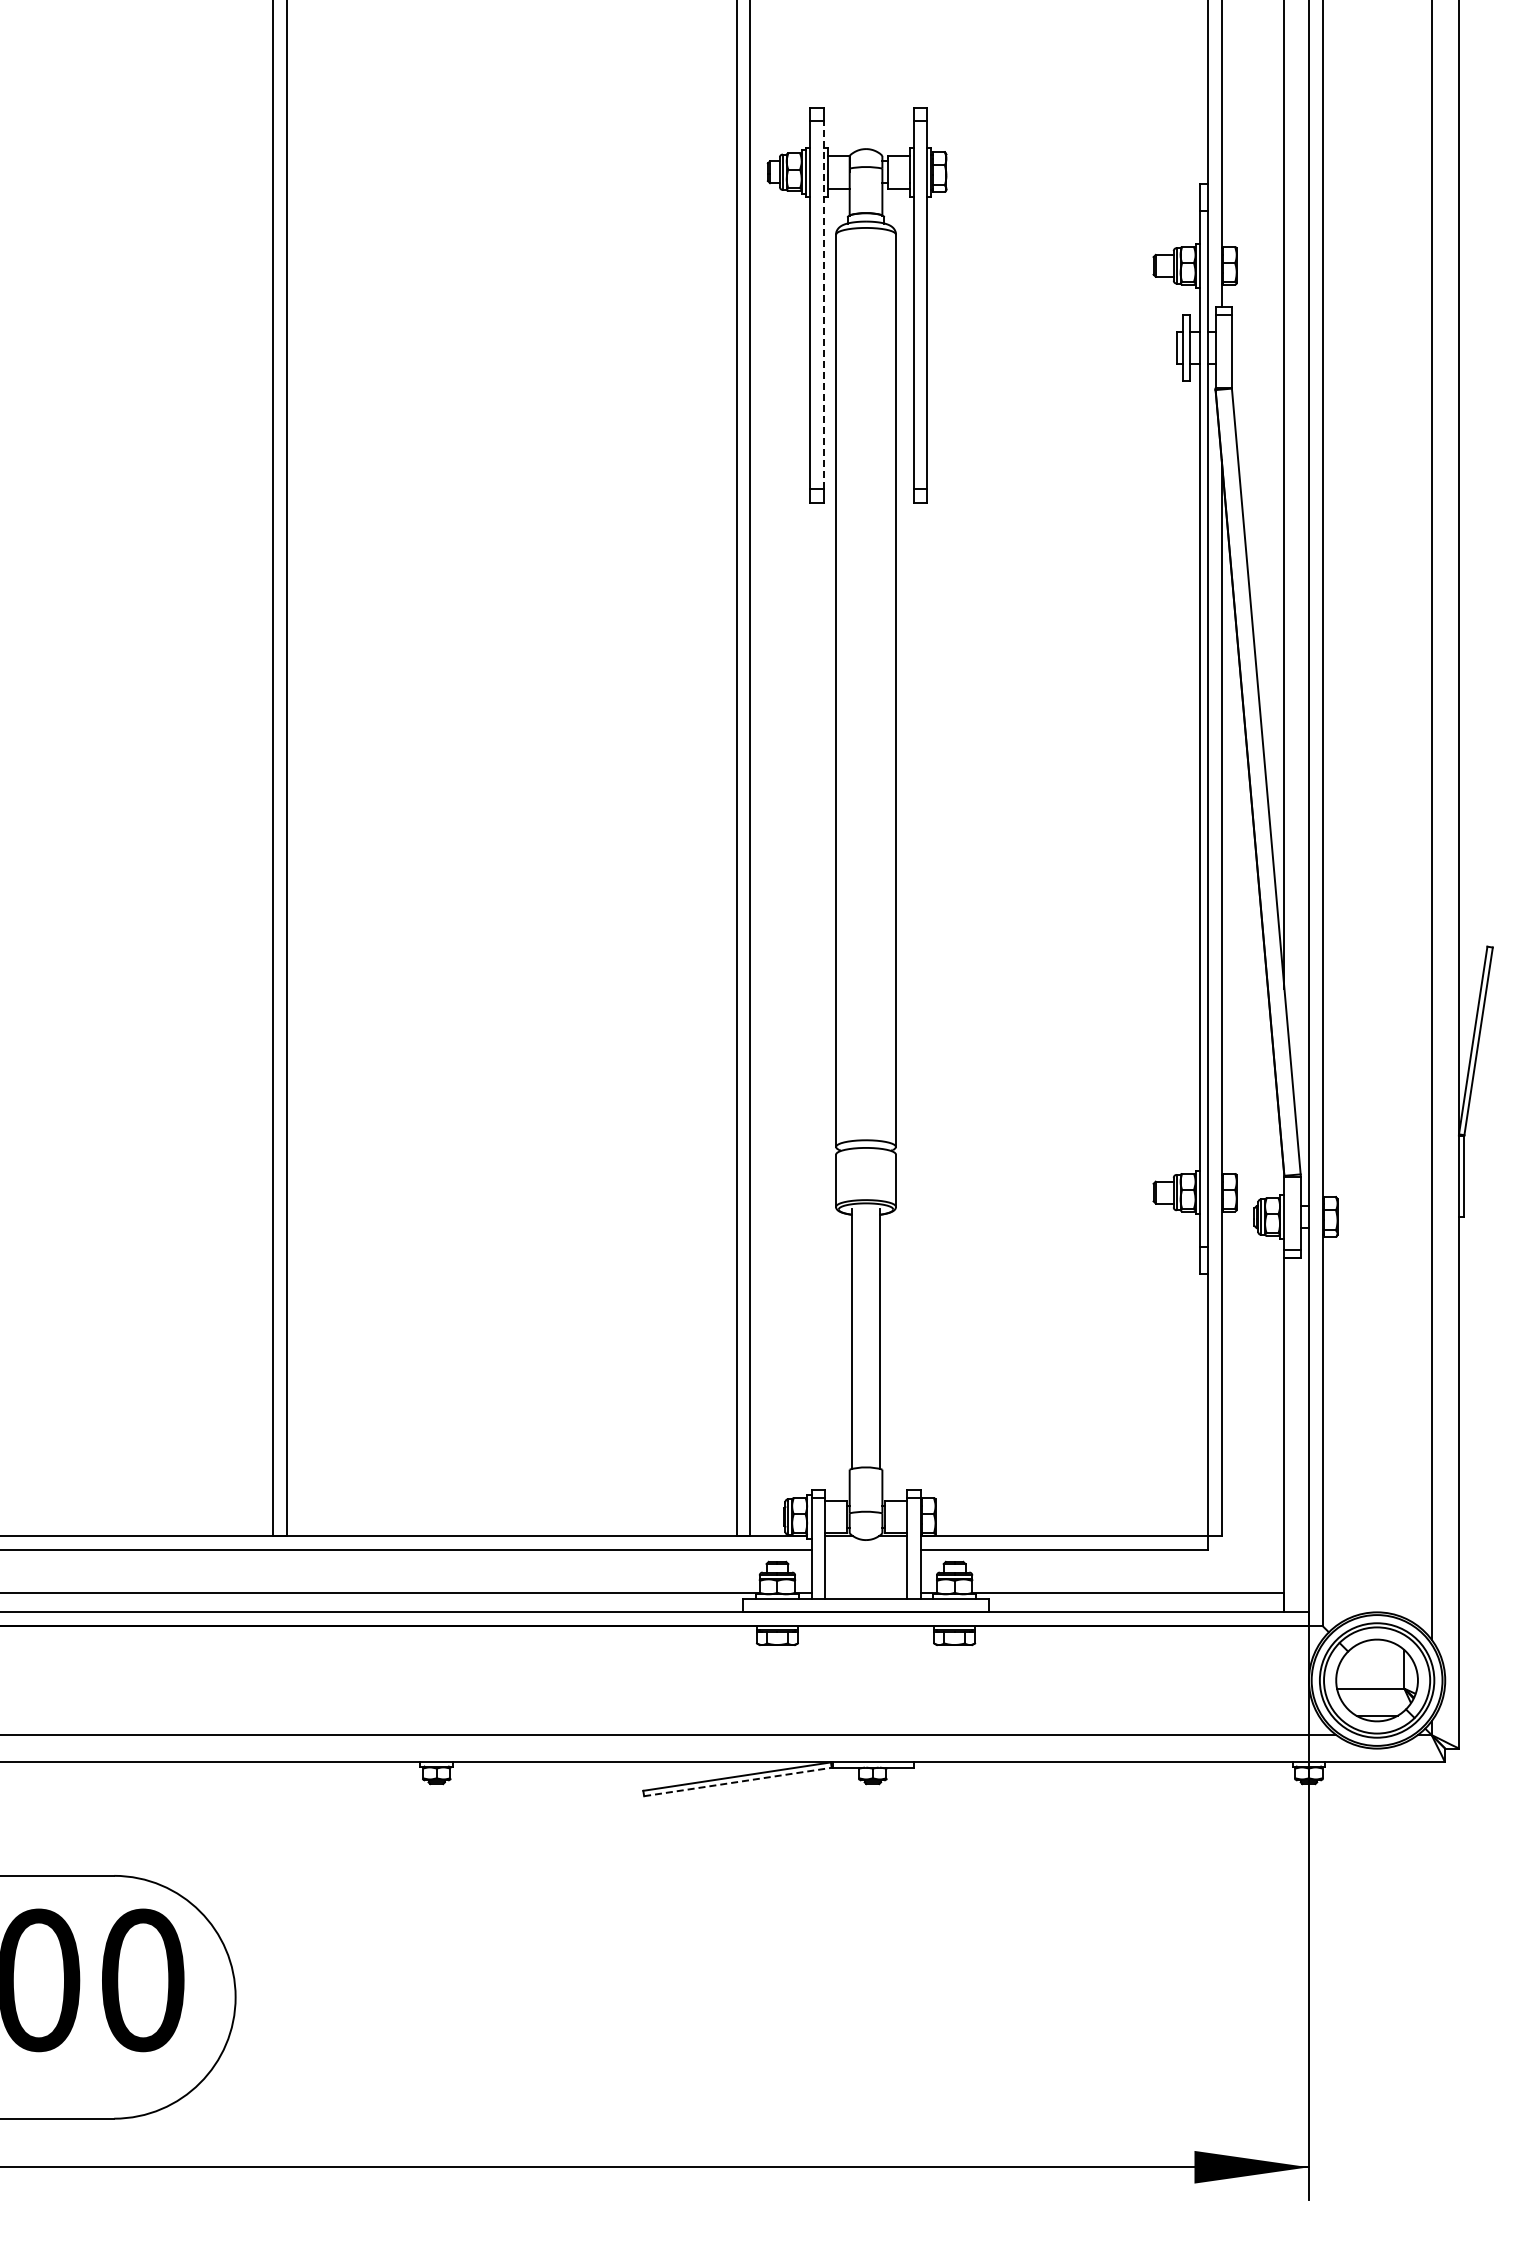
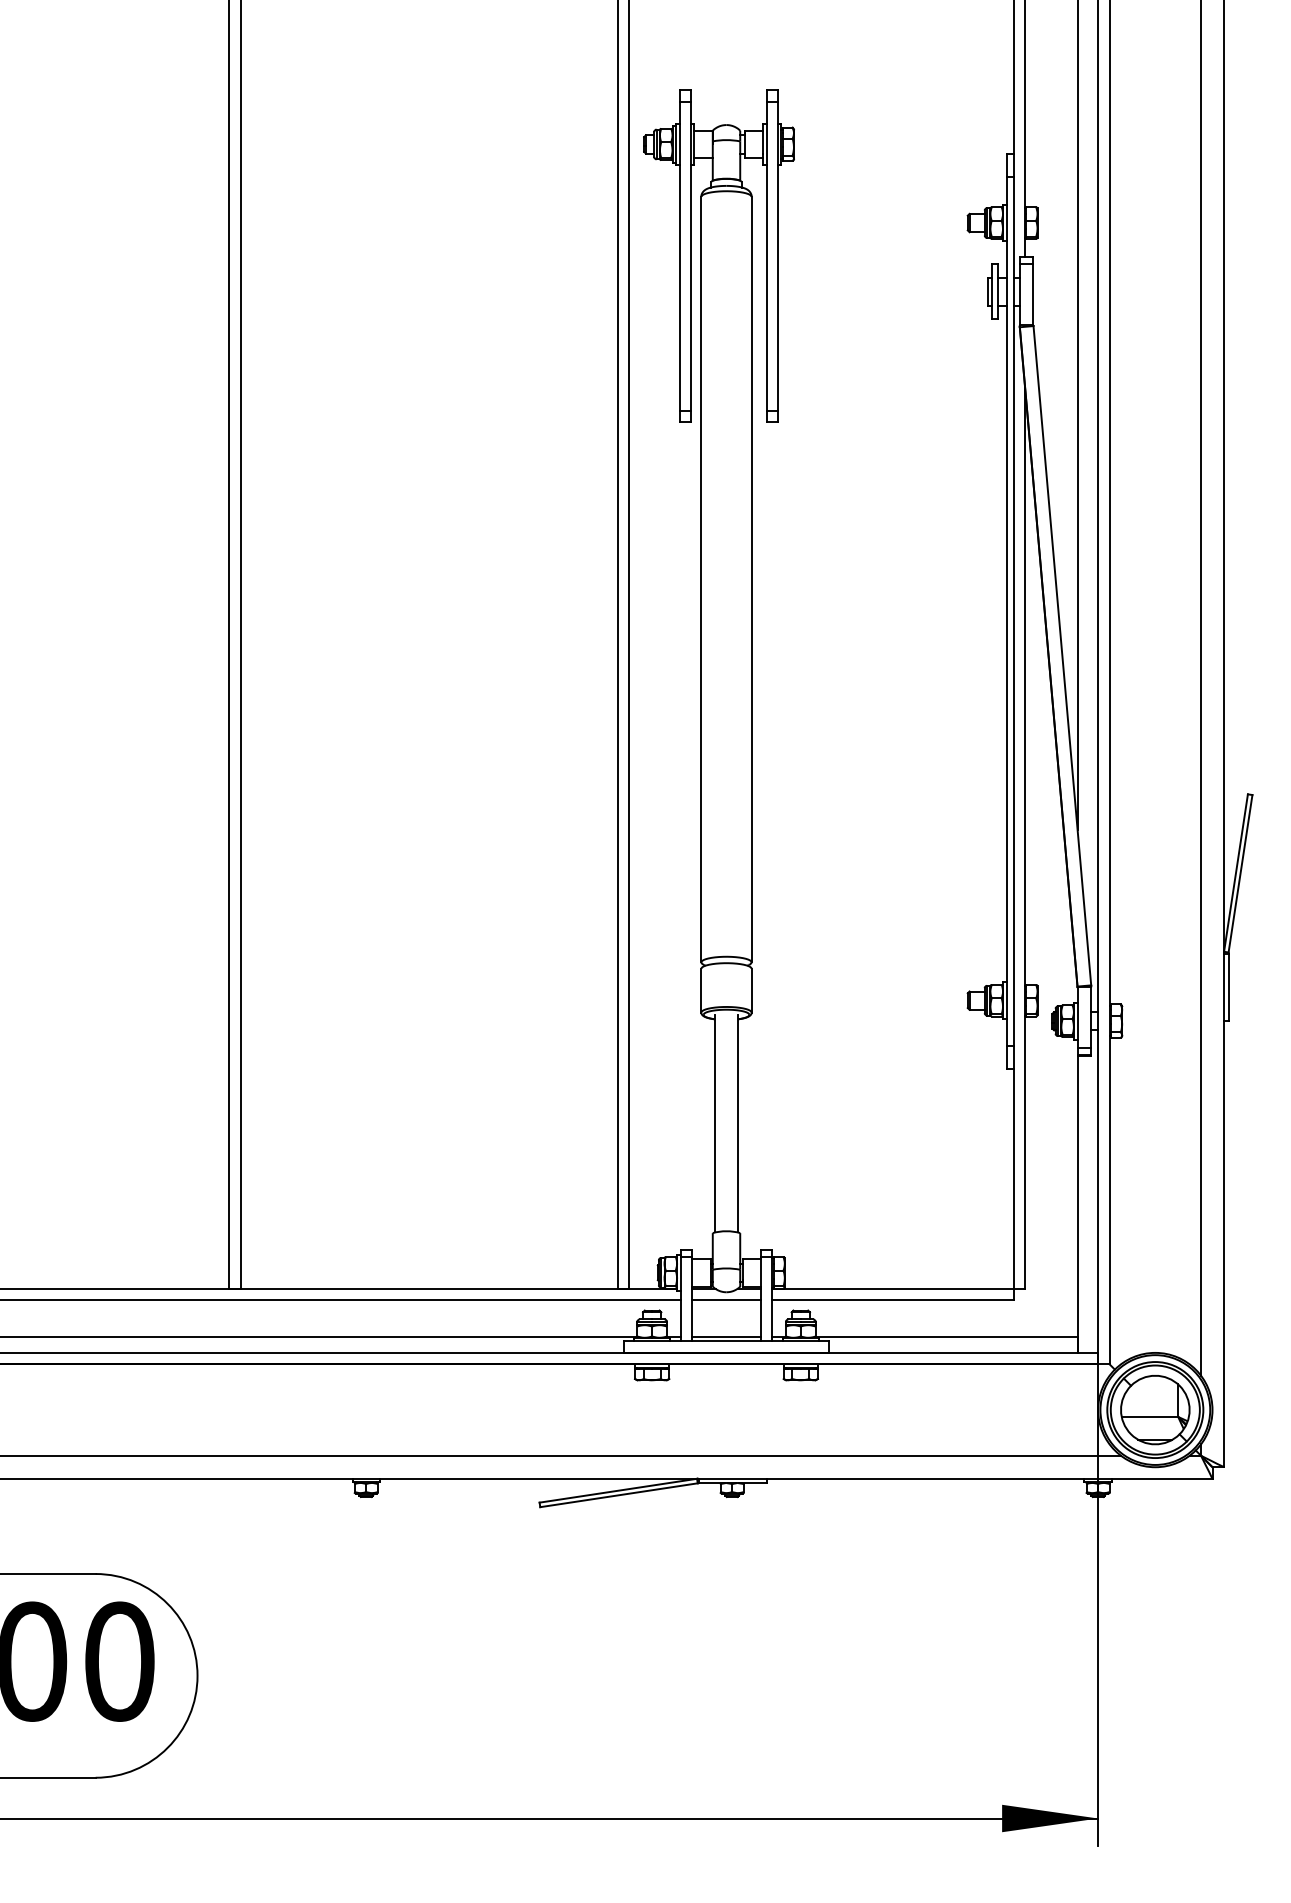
line: (823, 305) -> (690, 256), dashed -> solid
line: (865, 1549) -> (726, 1300), added
line: (865, 1593) -> (726, 1337), added
line: (737, 1782) -> (618, 1495), dashed -> solid

